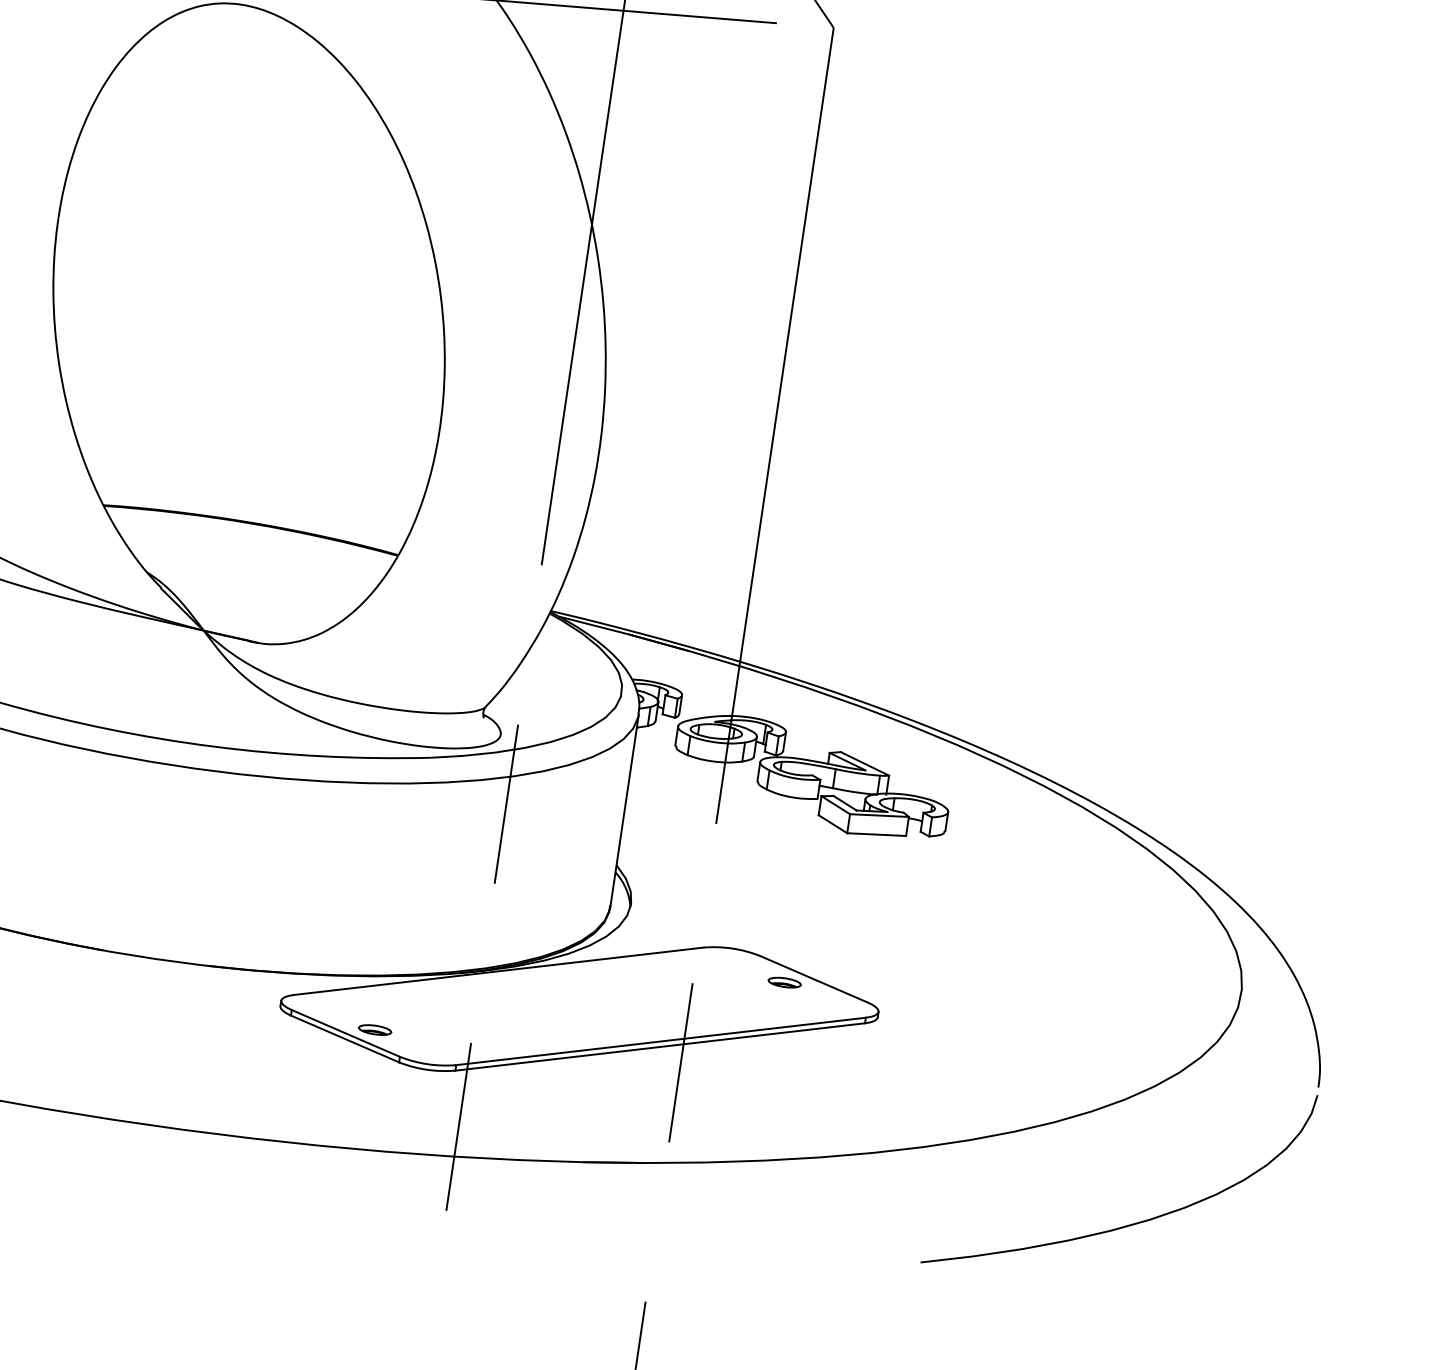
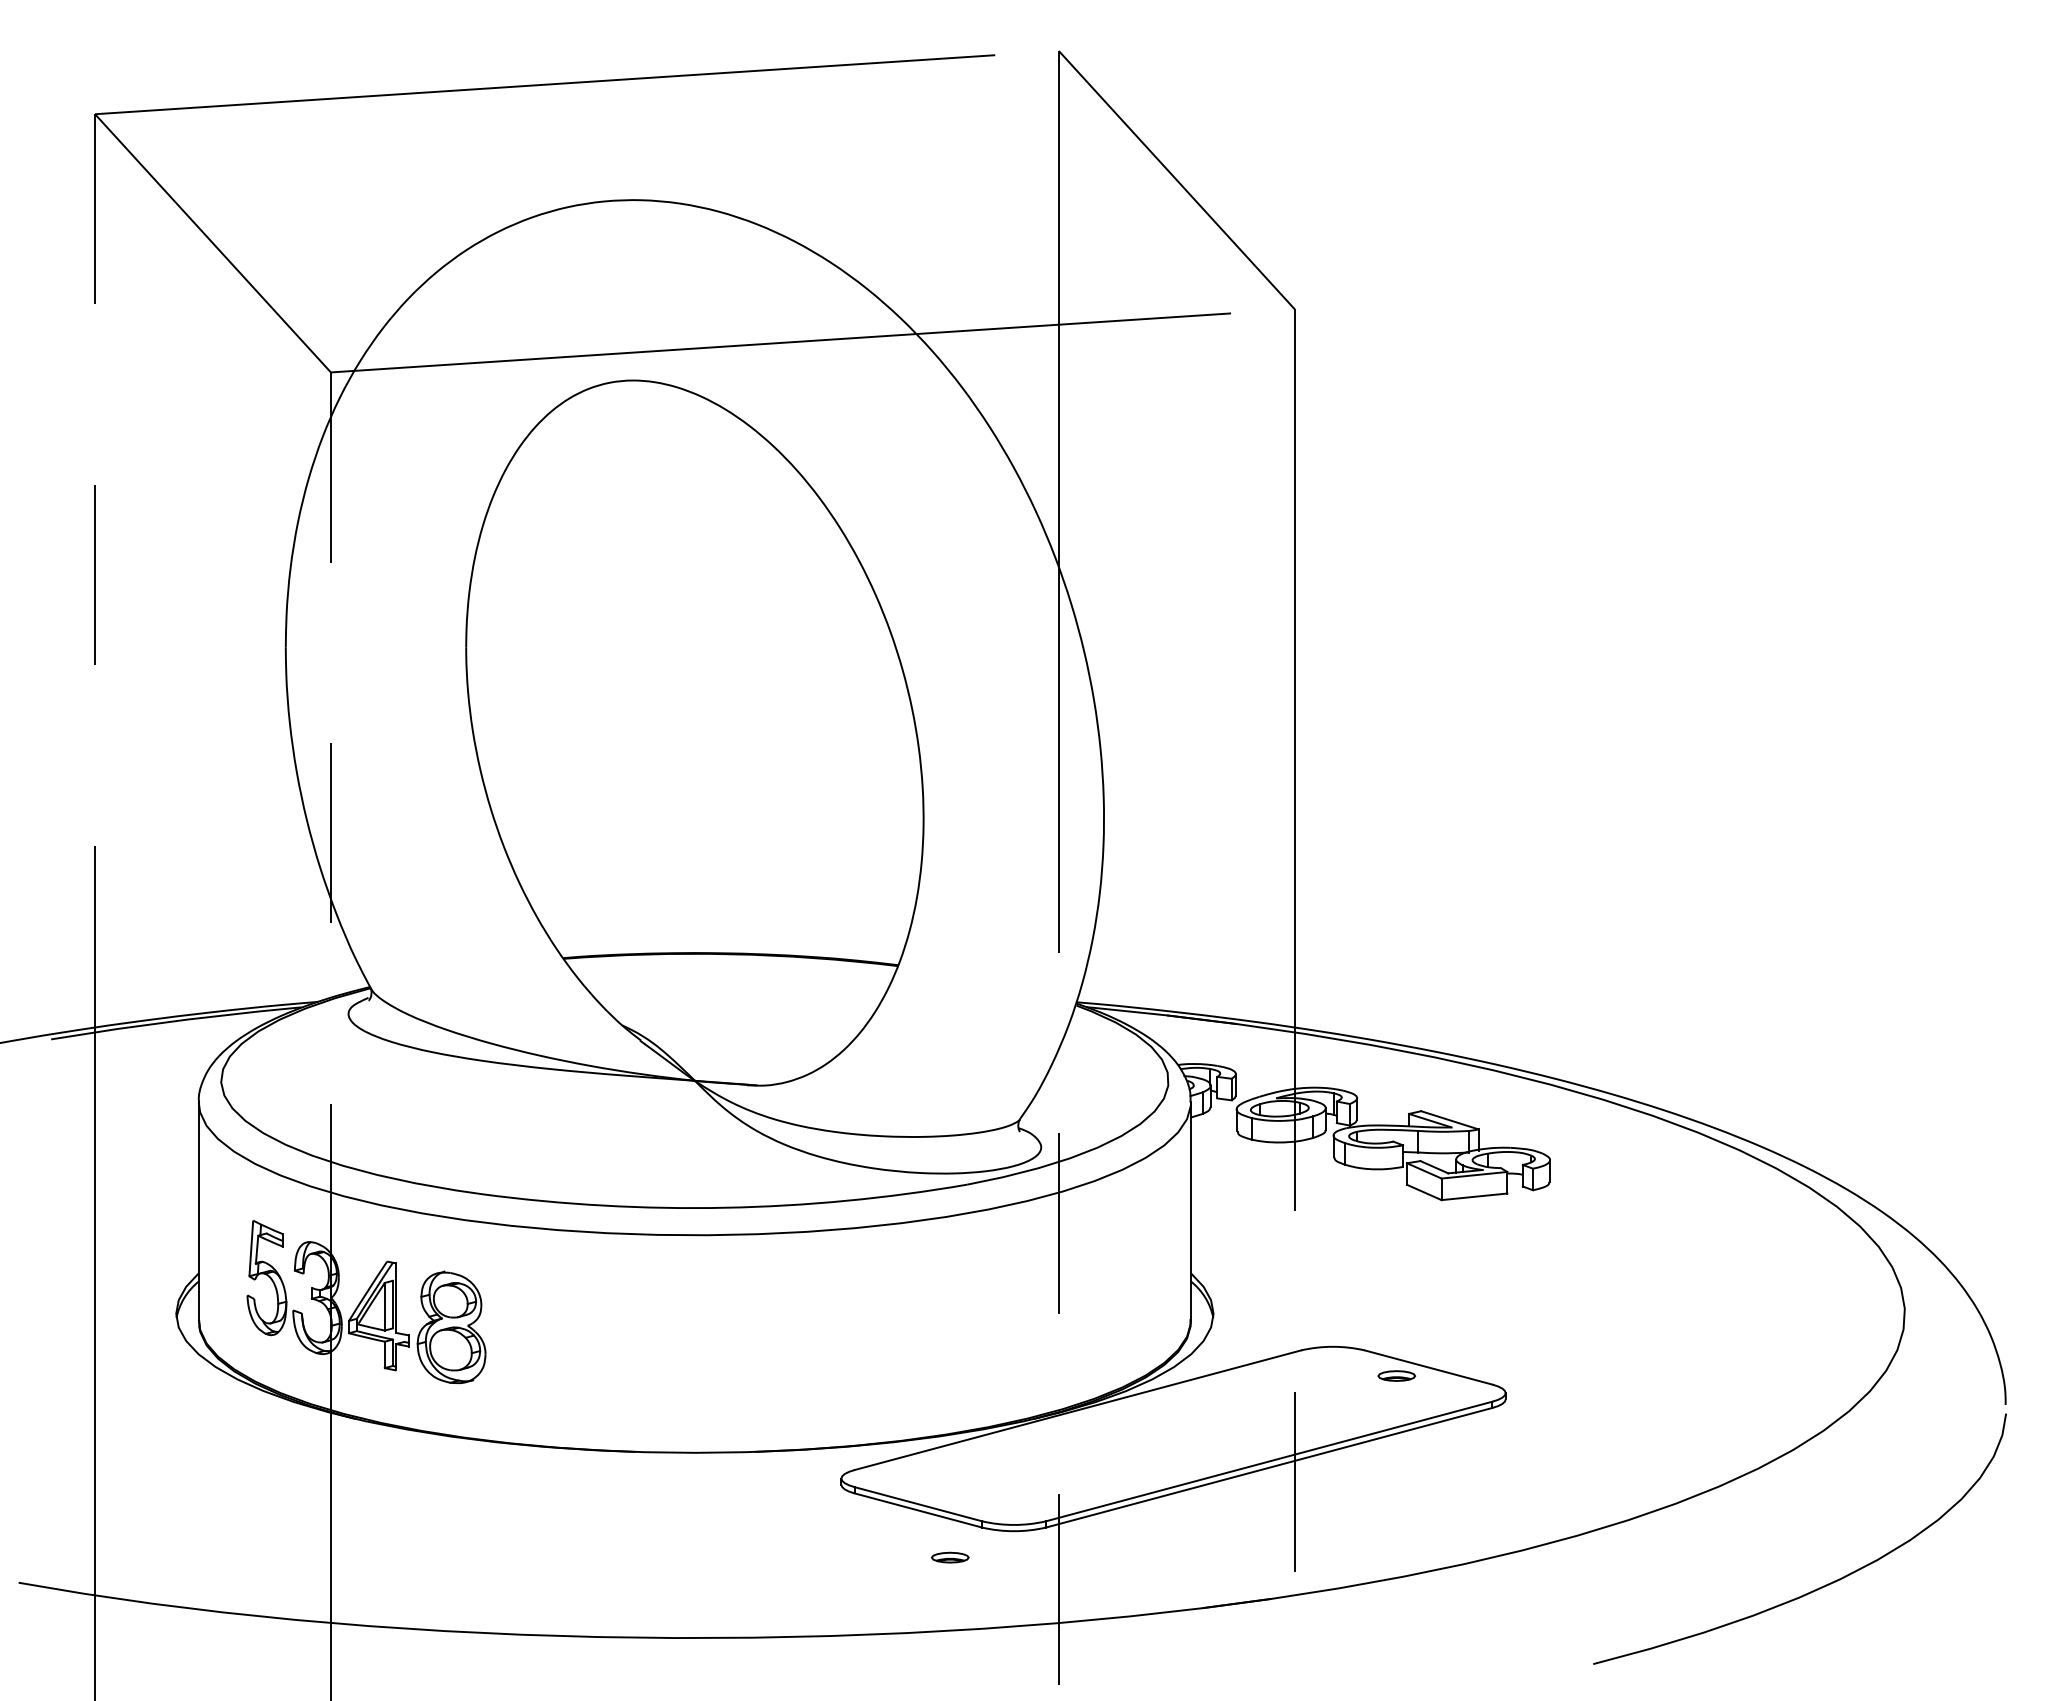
part: (375, 1029) -> (950, 1557), moved

